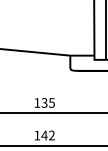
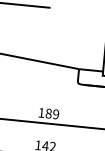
text: (47, 102) -> (51, 113), 135 -> 189

